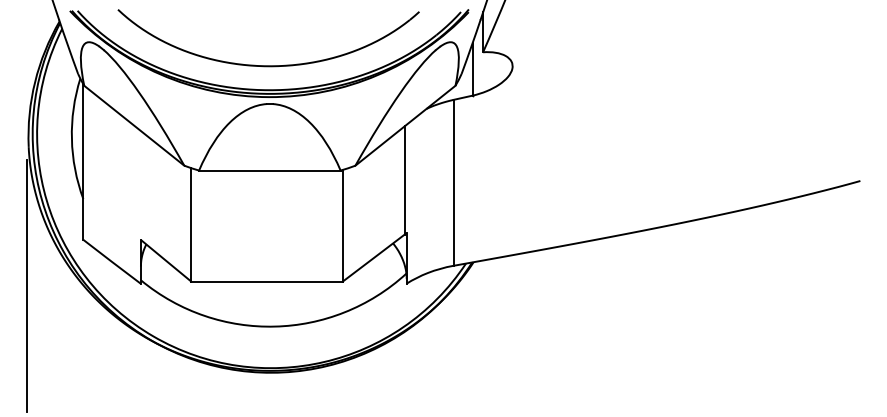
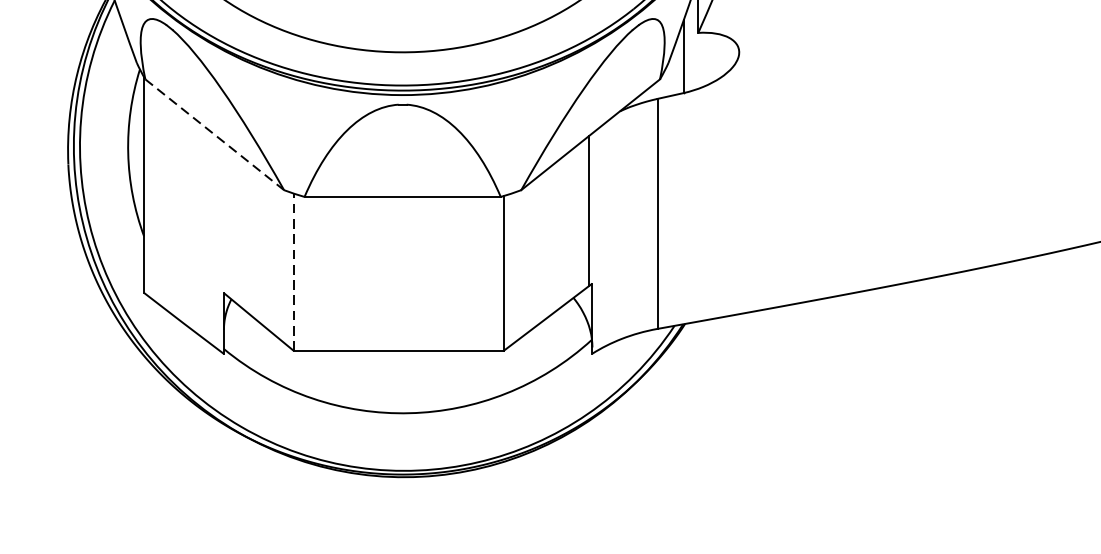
line: (134, 126) -> (215, 135), solid -> dashed
line: (191, 224) -> (294, 271), solid -> dashed
line: (26, 286) -> (65, 357), removed

